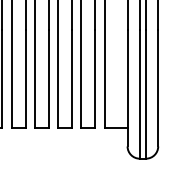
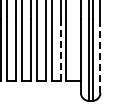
line: (95, 77) -> (60, 49), solid -> dashed
line: (158, 88) -> (100, 56), solid -> dashed

